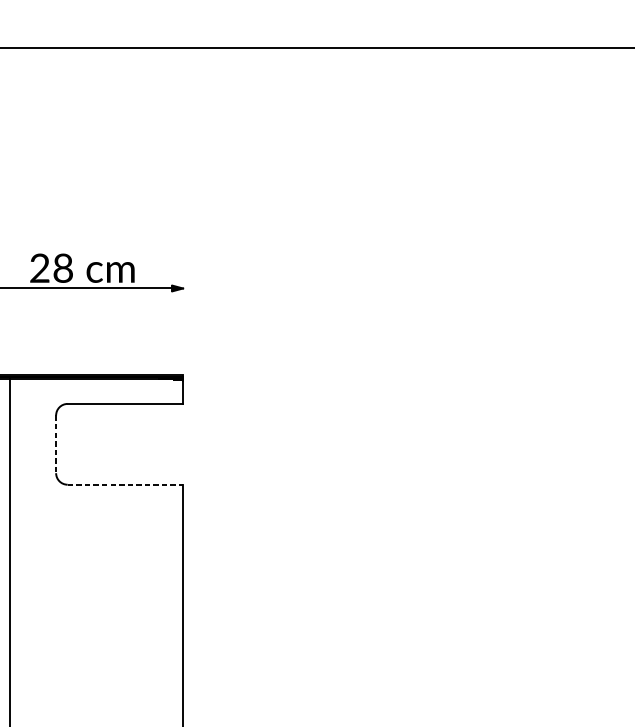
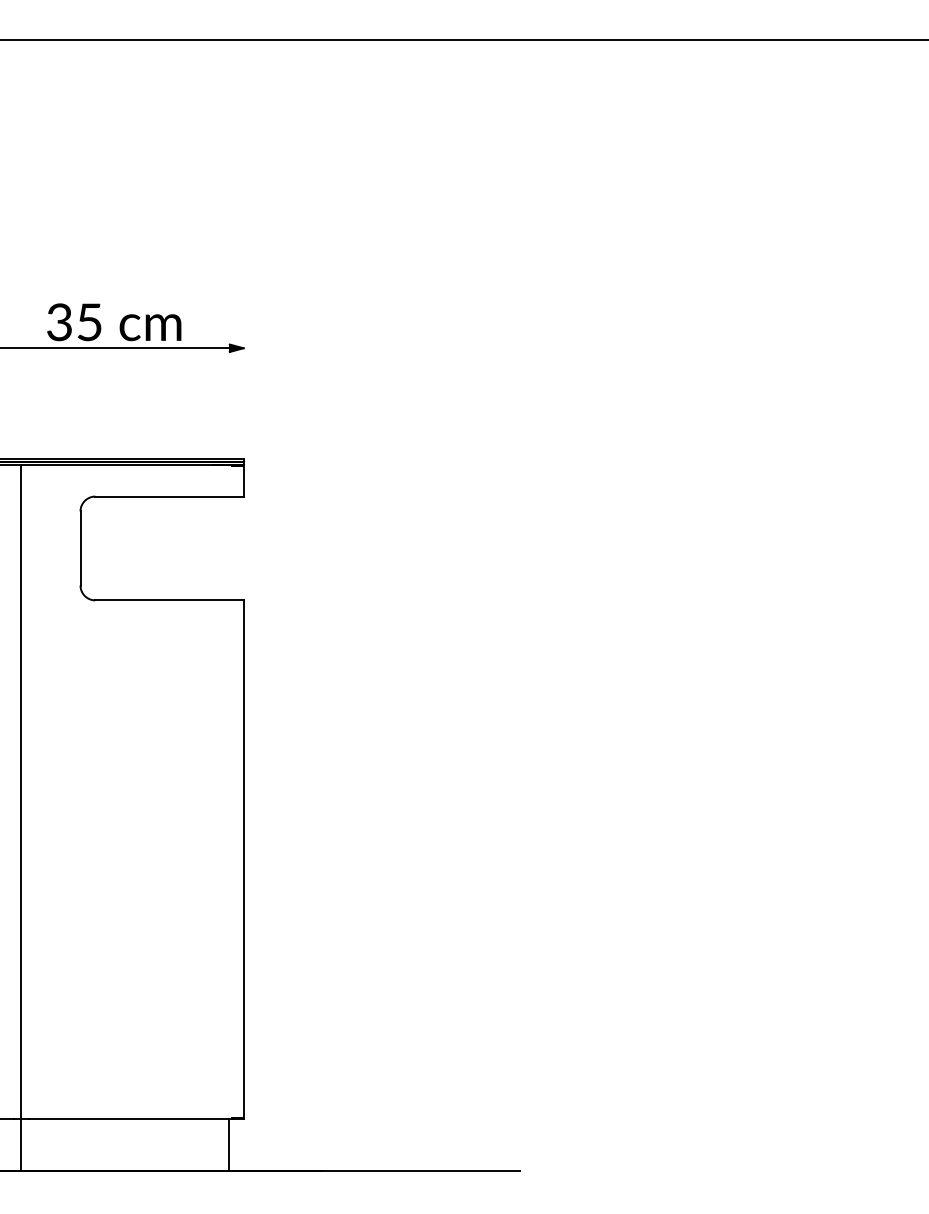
text: (51, 268) -> (74, 322), 28 -> 35
line: (56, 444) -> (80, 548), dashed -> solid
line: (126, 484) -> (170, 600), dashed -> solid

